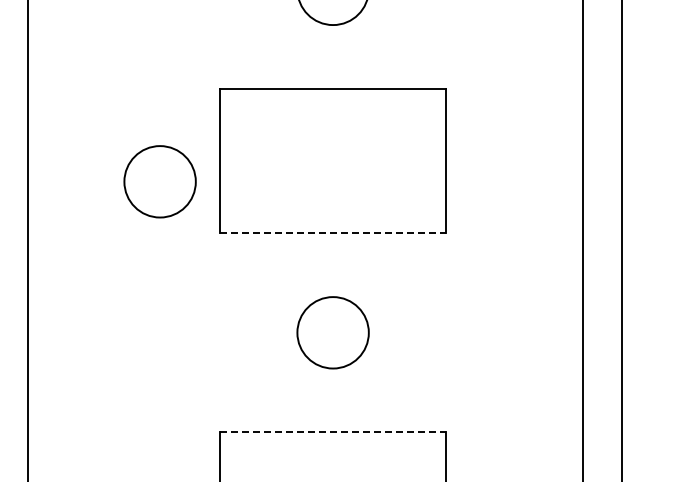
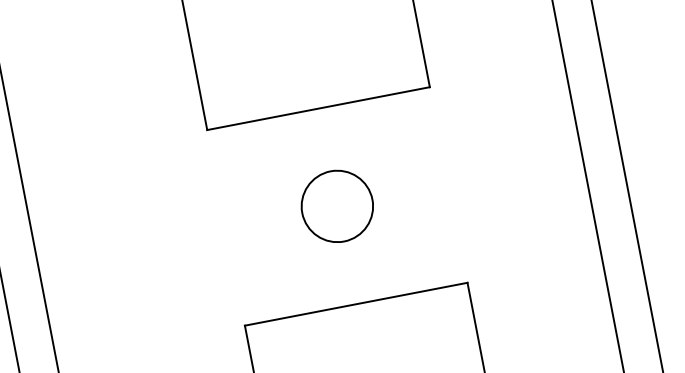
circle: (159, 181) -> (138, 90), removed
line: (333, 233) -> (318, 108), dashed -> solid
line: (333, 432) -> (356, 304), dashed -> solid

